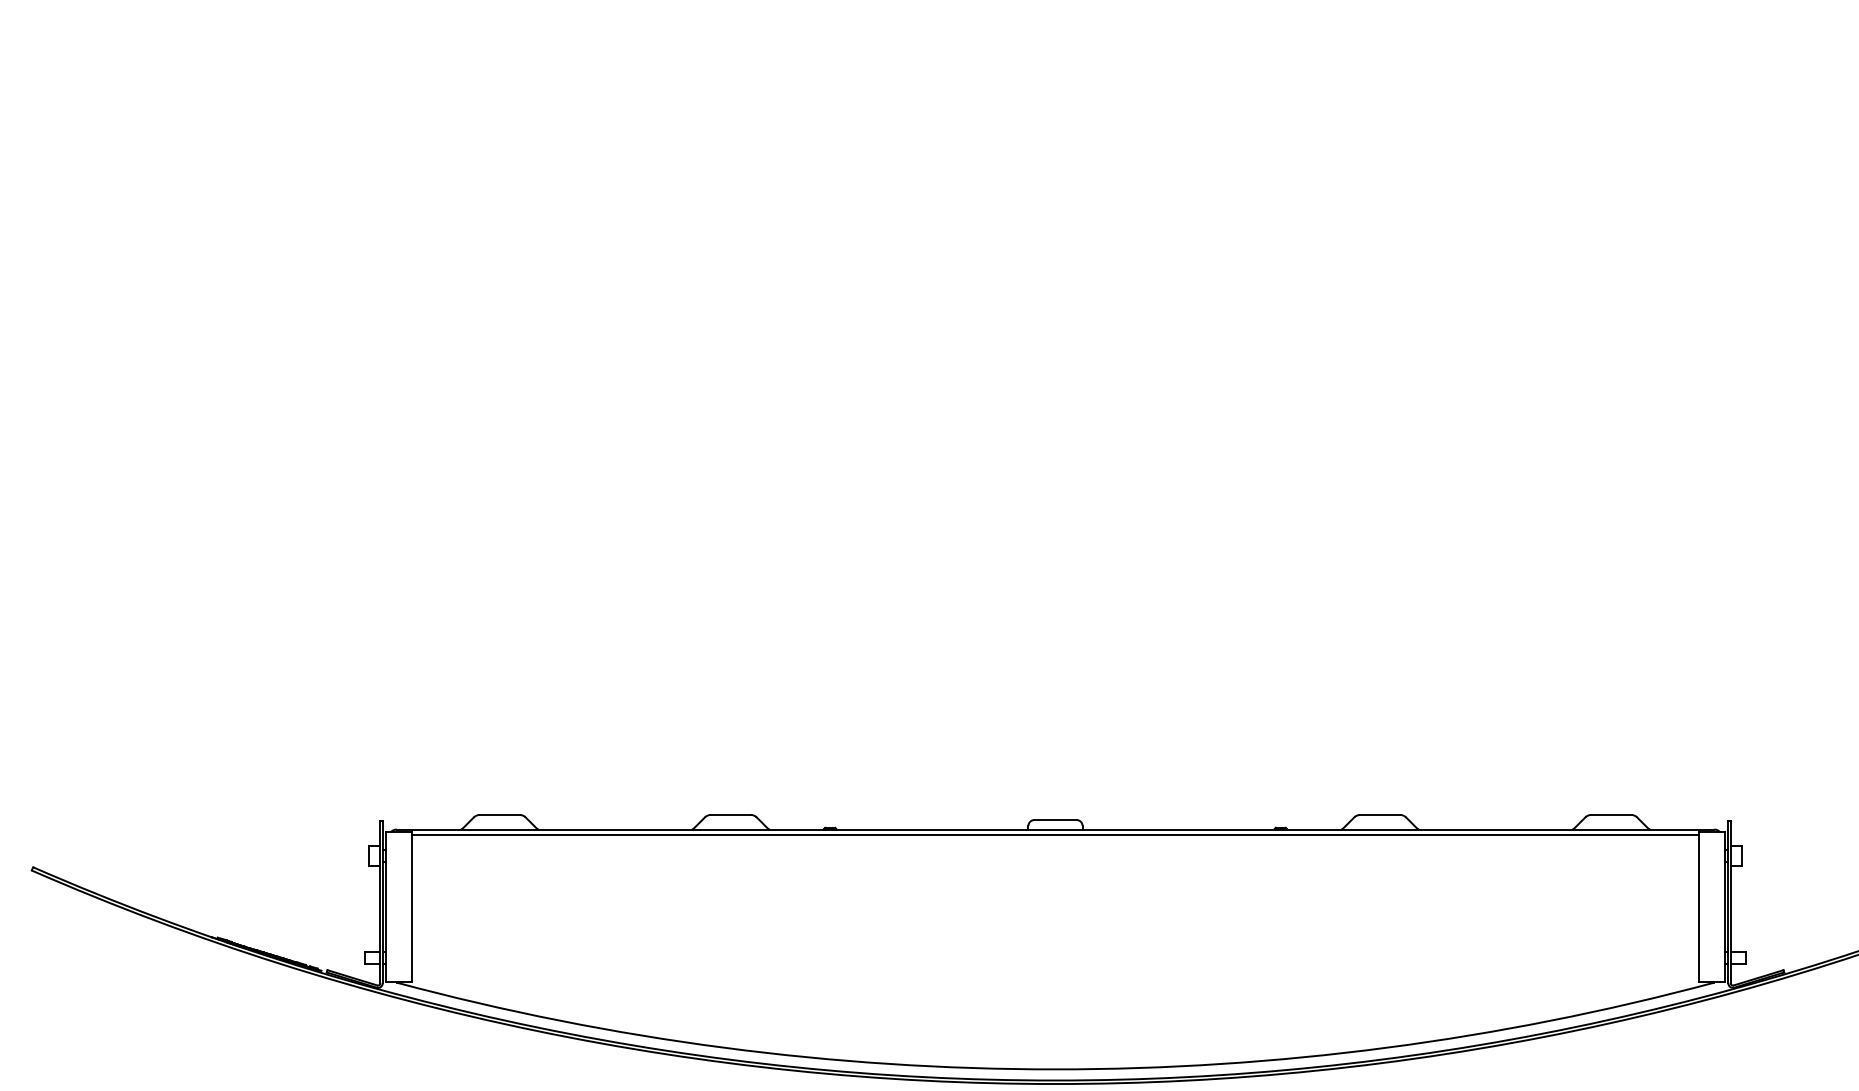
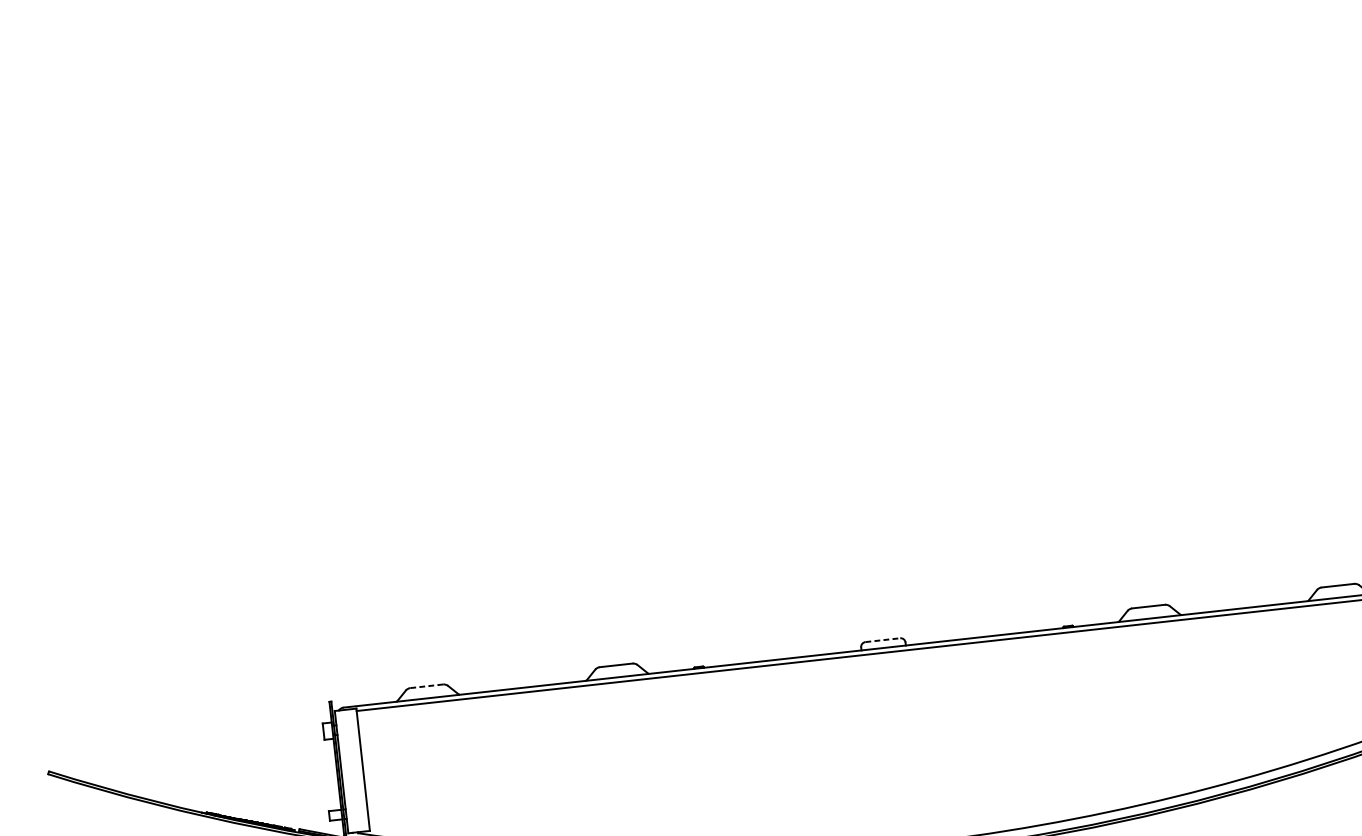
line: (499, 814) -> (426, 685), solid -> dashed
line: (1056, 820) -> (883, 640), solid -> dashed

